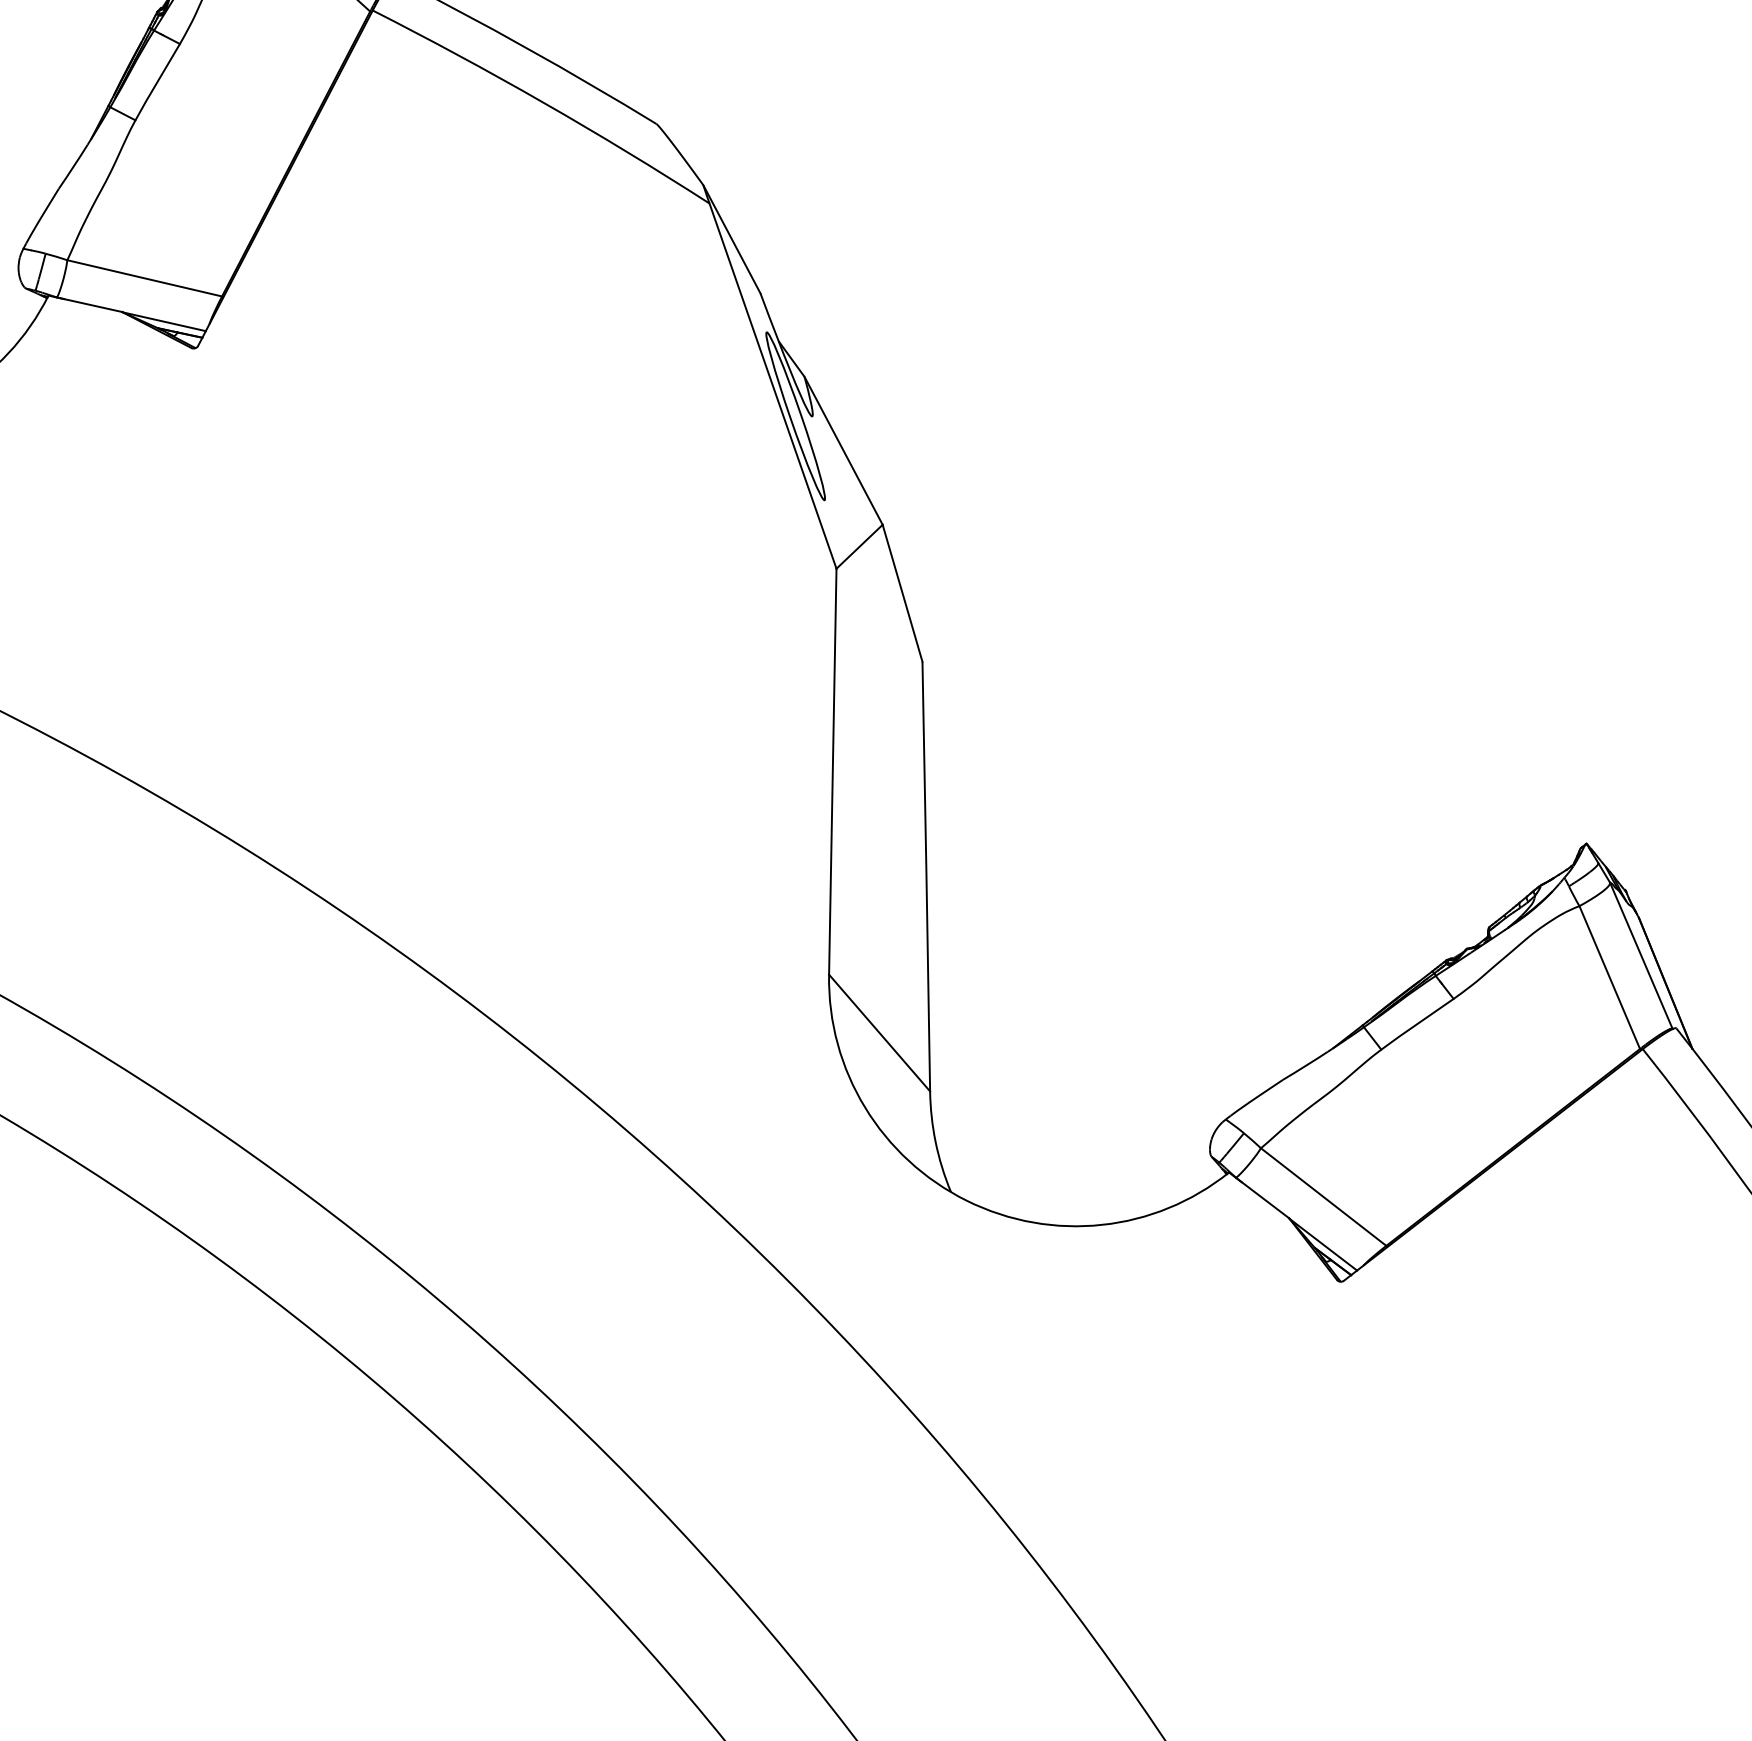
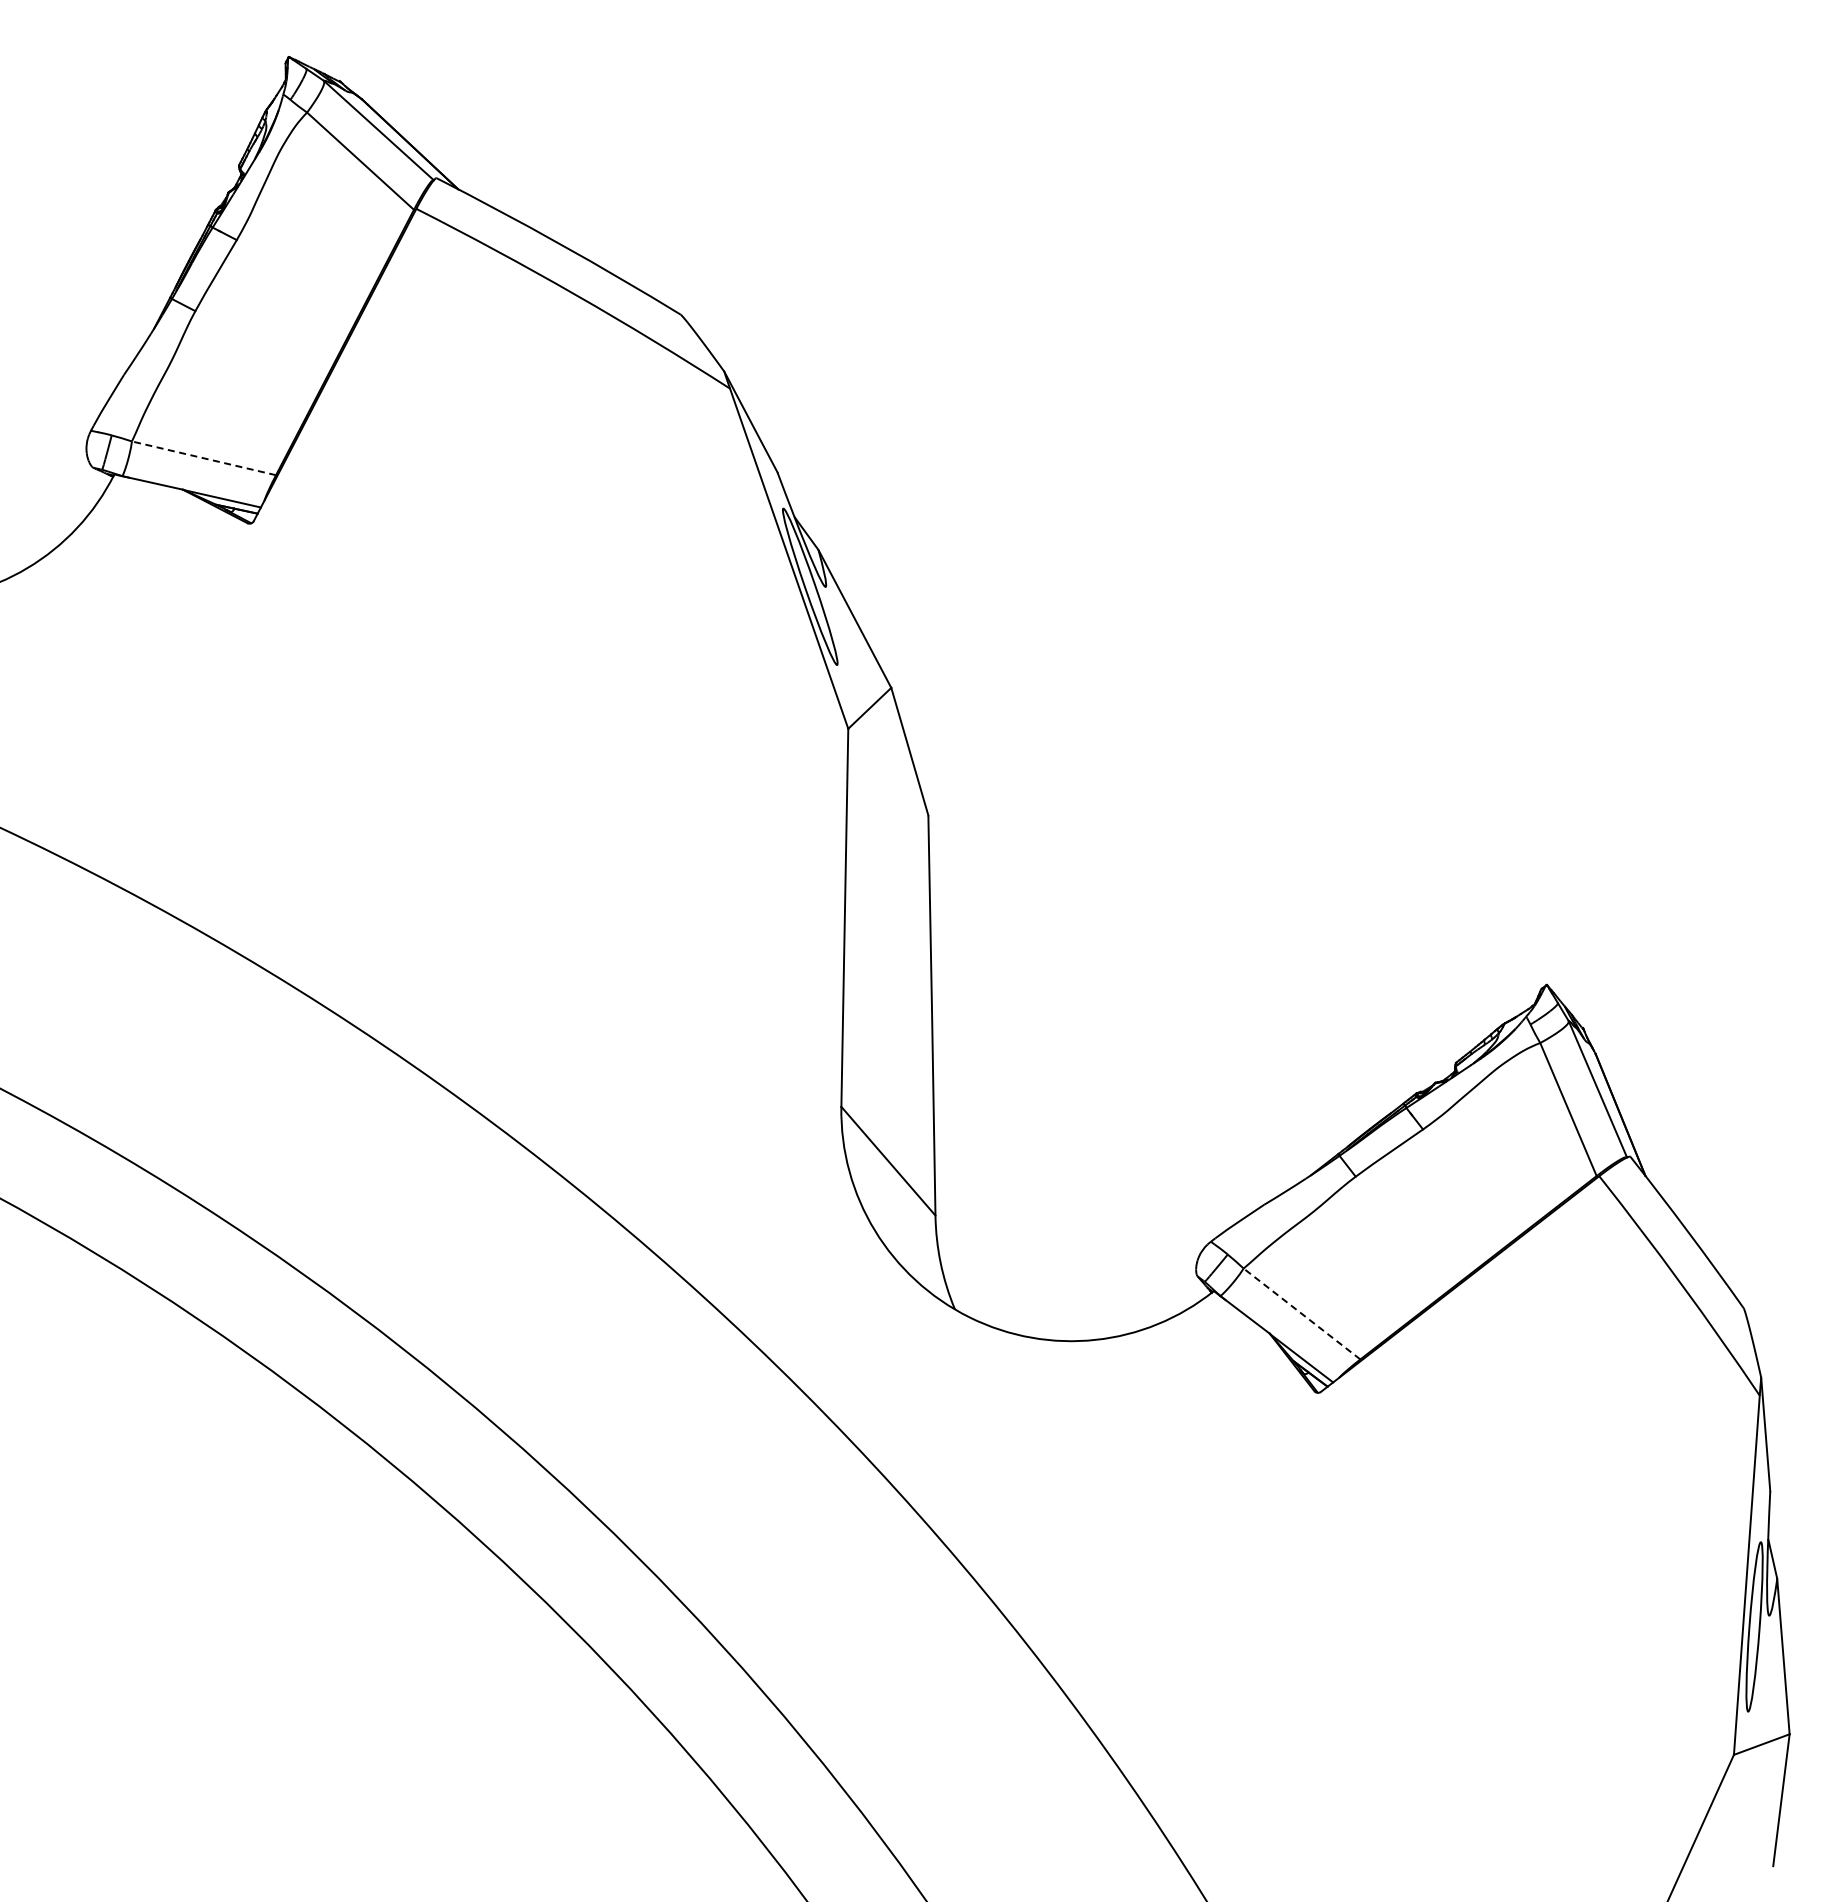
line: (145, 278) -> (204, 458), solid -> dashed
line: (1324, 1197) -> (1302, 1314), solid -> dashed

